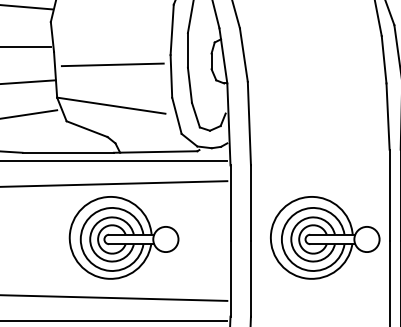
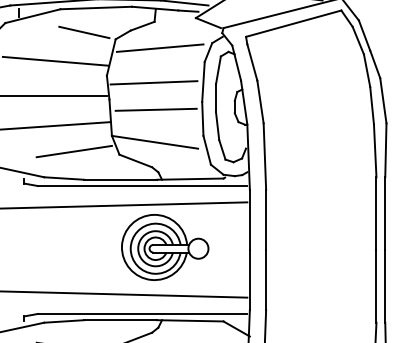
line: (109, 30) -> (153, 82), added
part: (325, 237) -> (325, 247), removed

